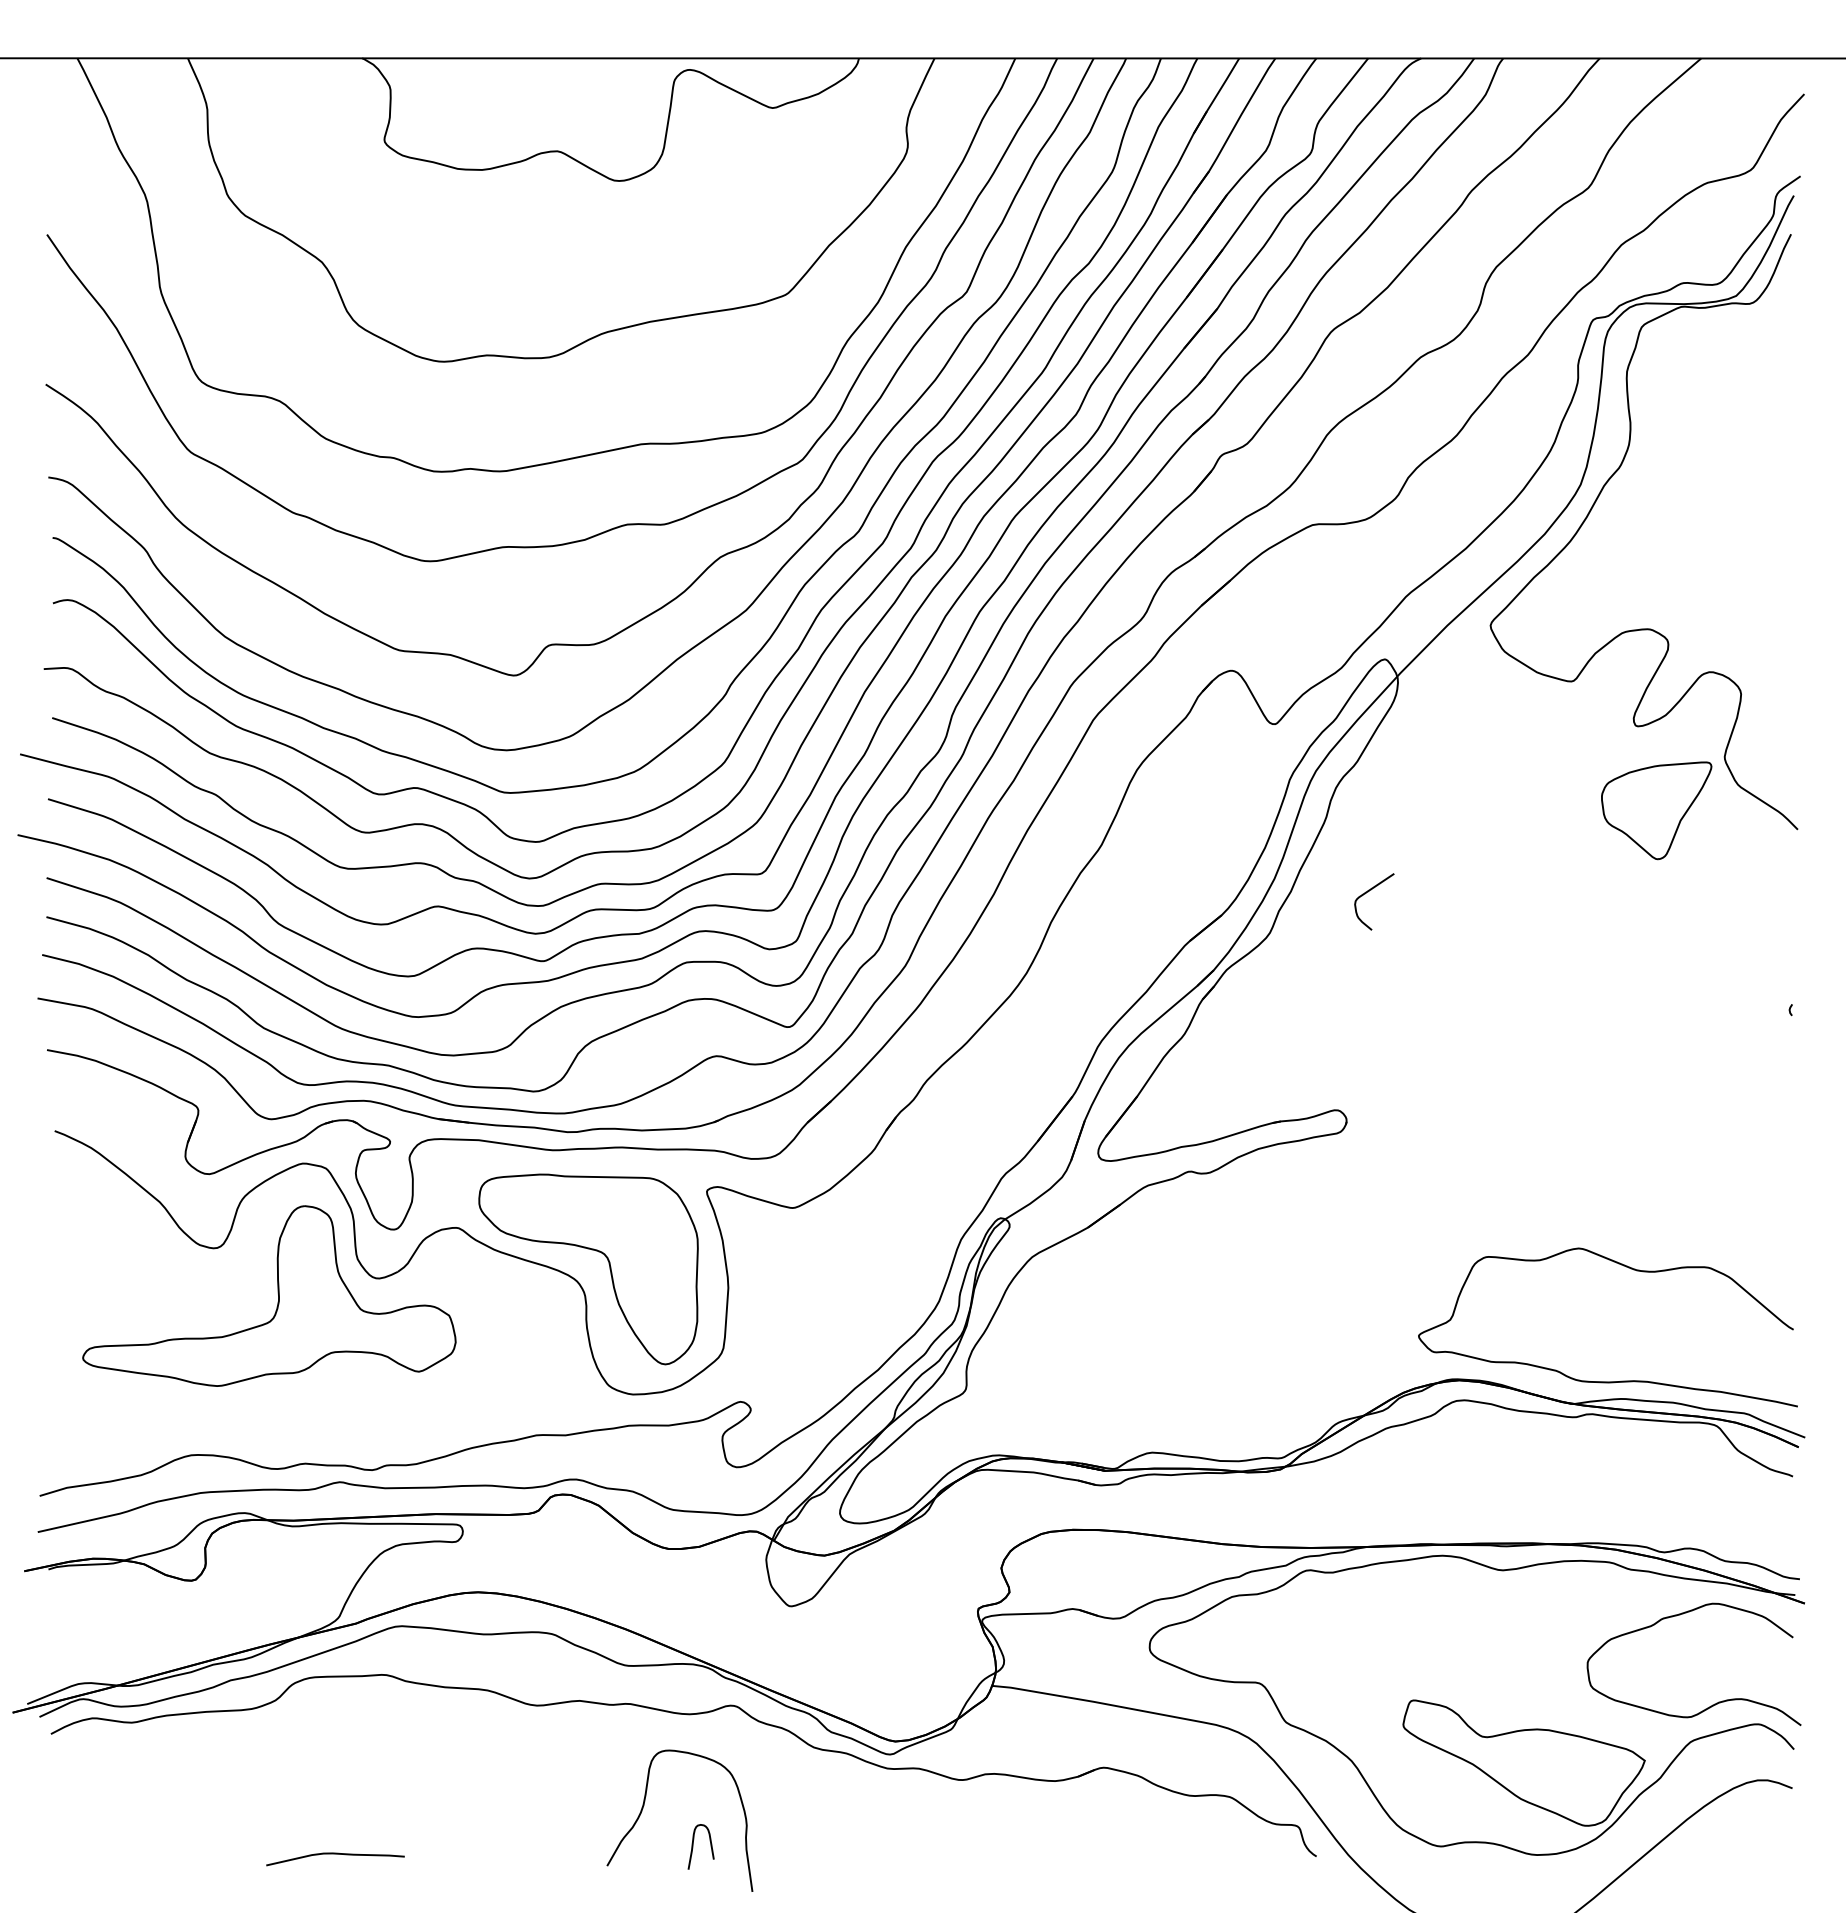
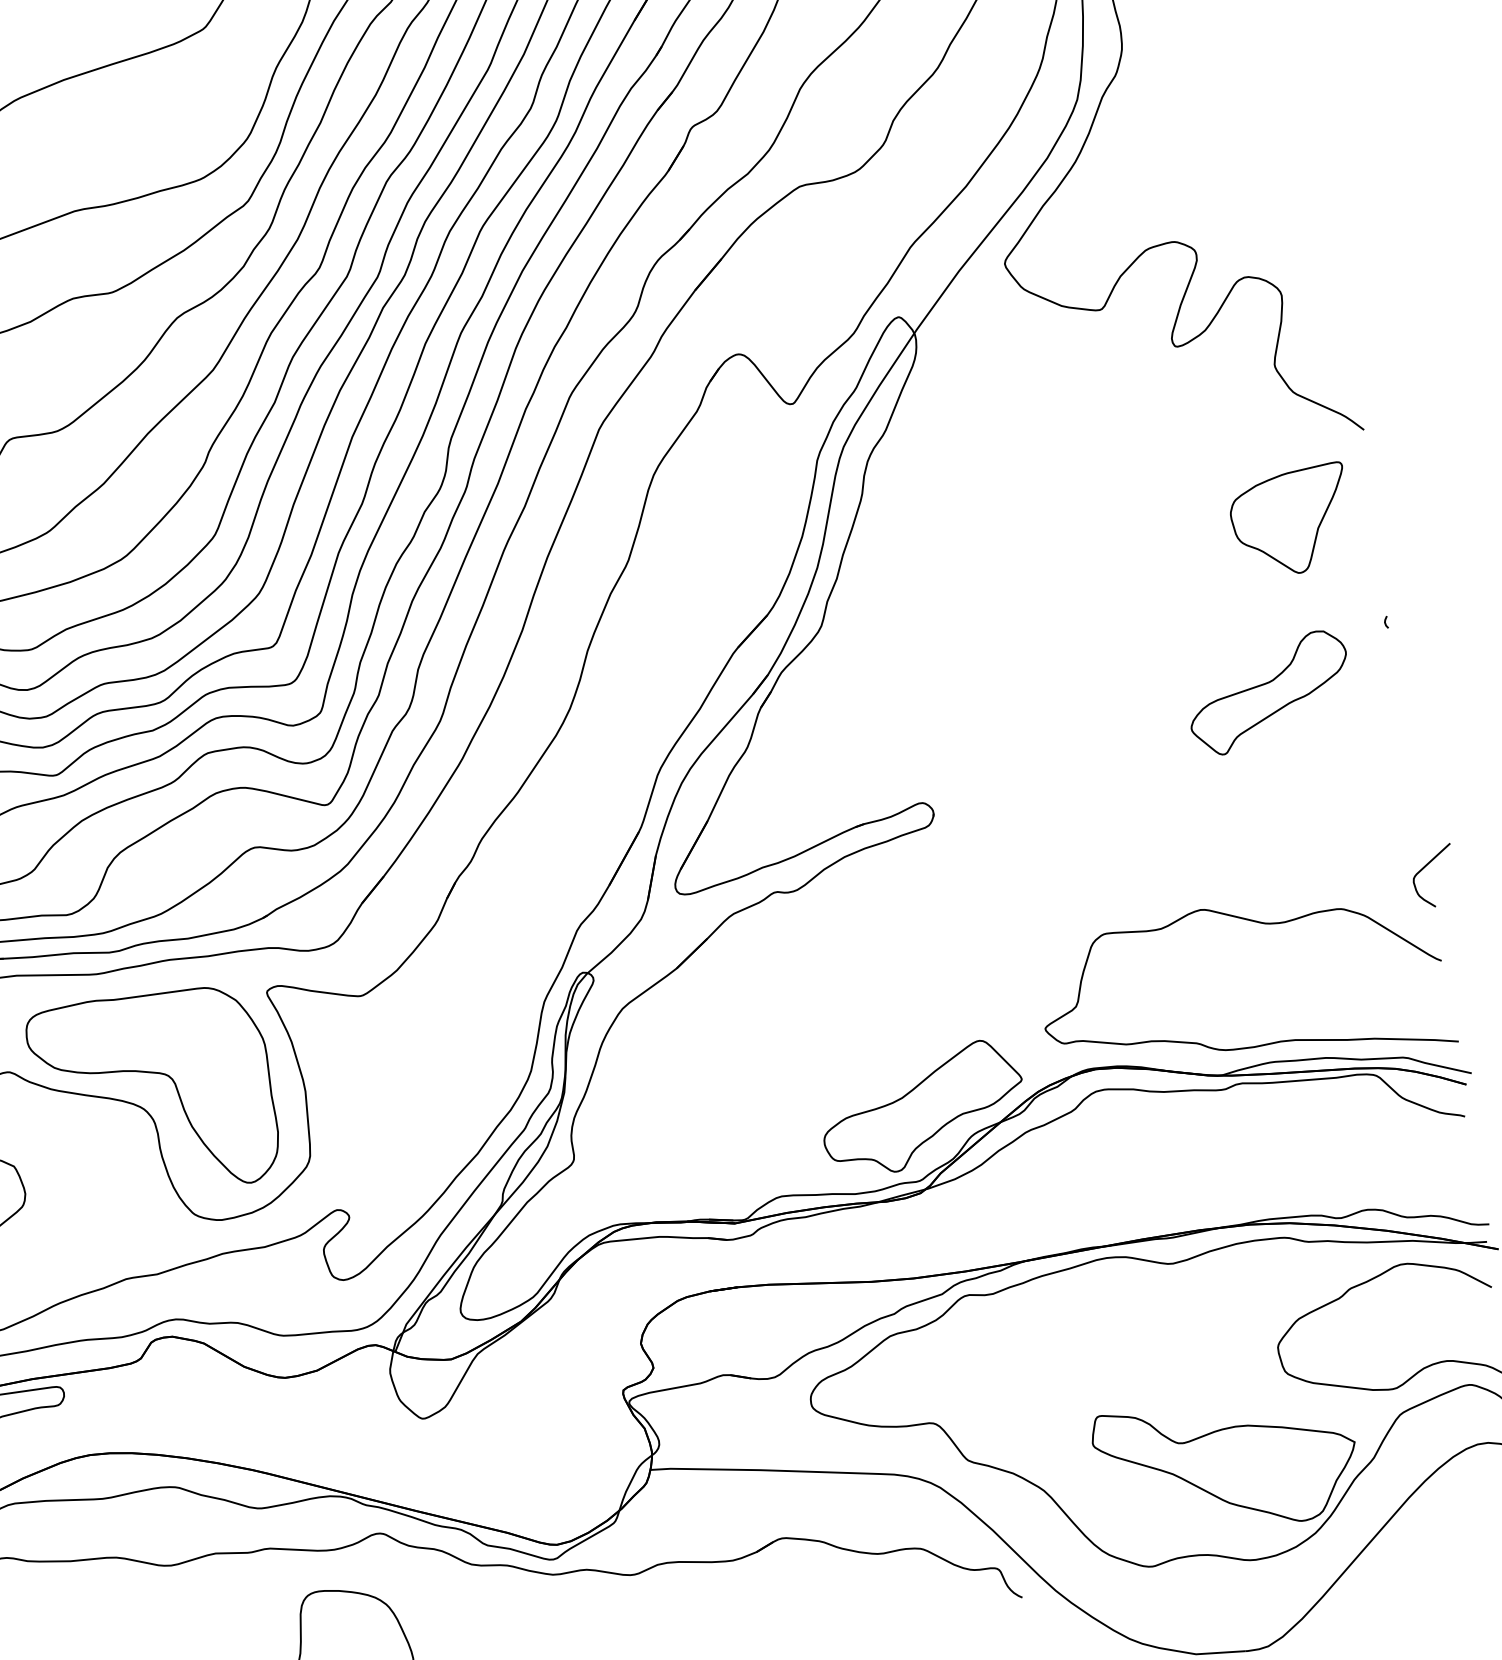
part: (1656, 810) -> (1291, 521), moved
curve: (1368, 892) -> (1426, 867), moved
part: (1672, 1058) -> (1268, 693), added
part: (1294, 1391) -> (922, 1108), added

